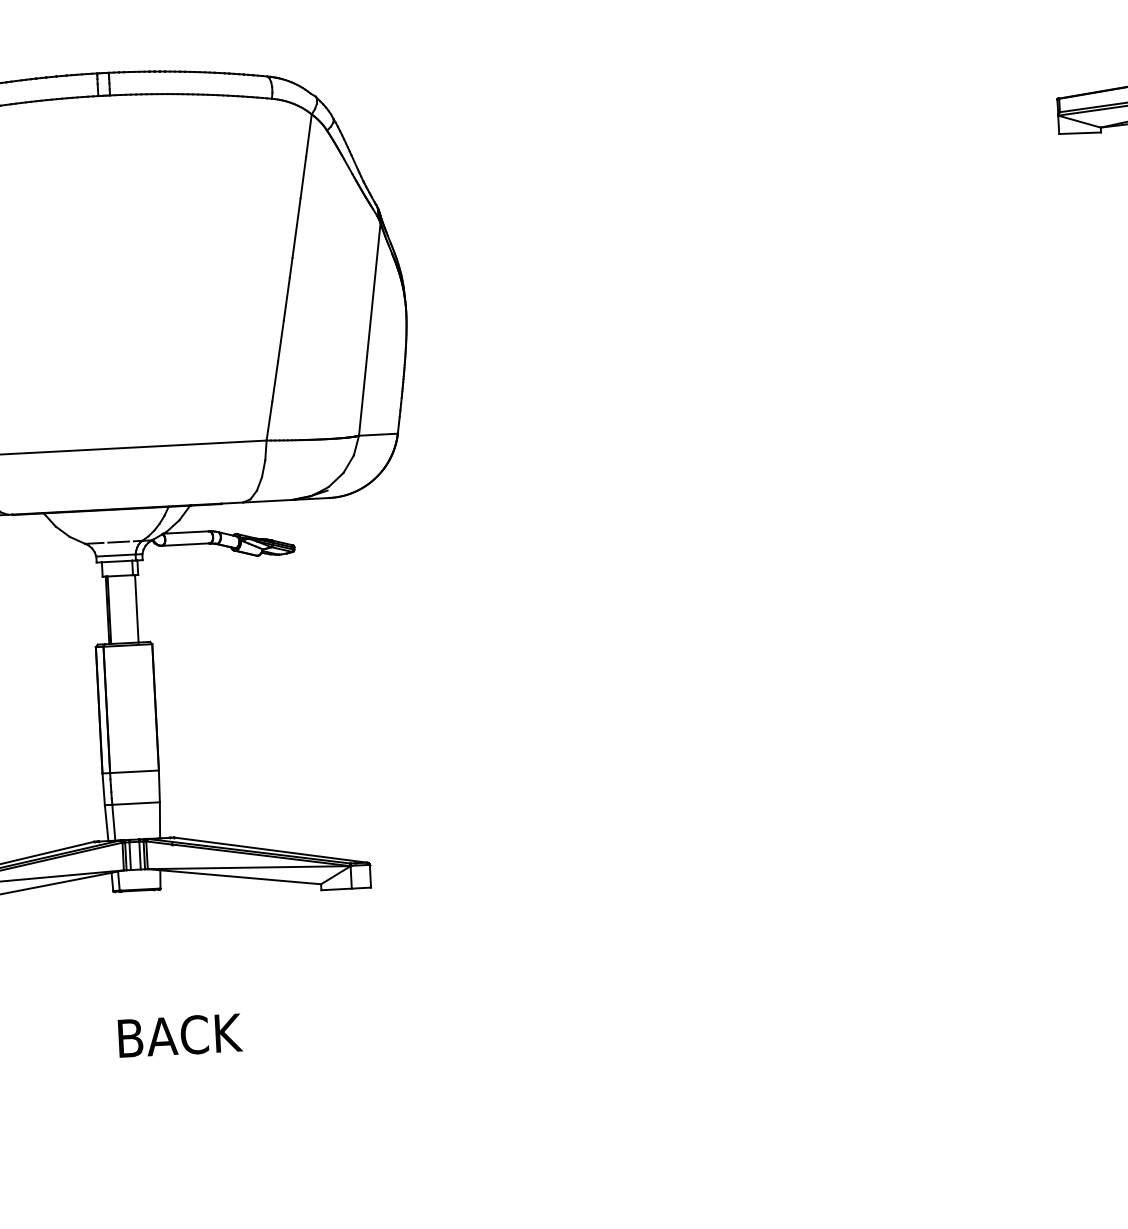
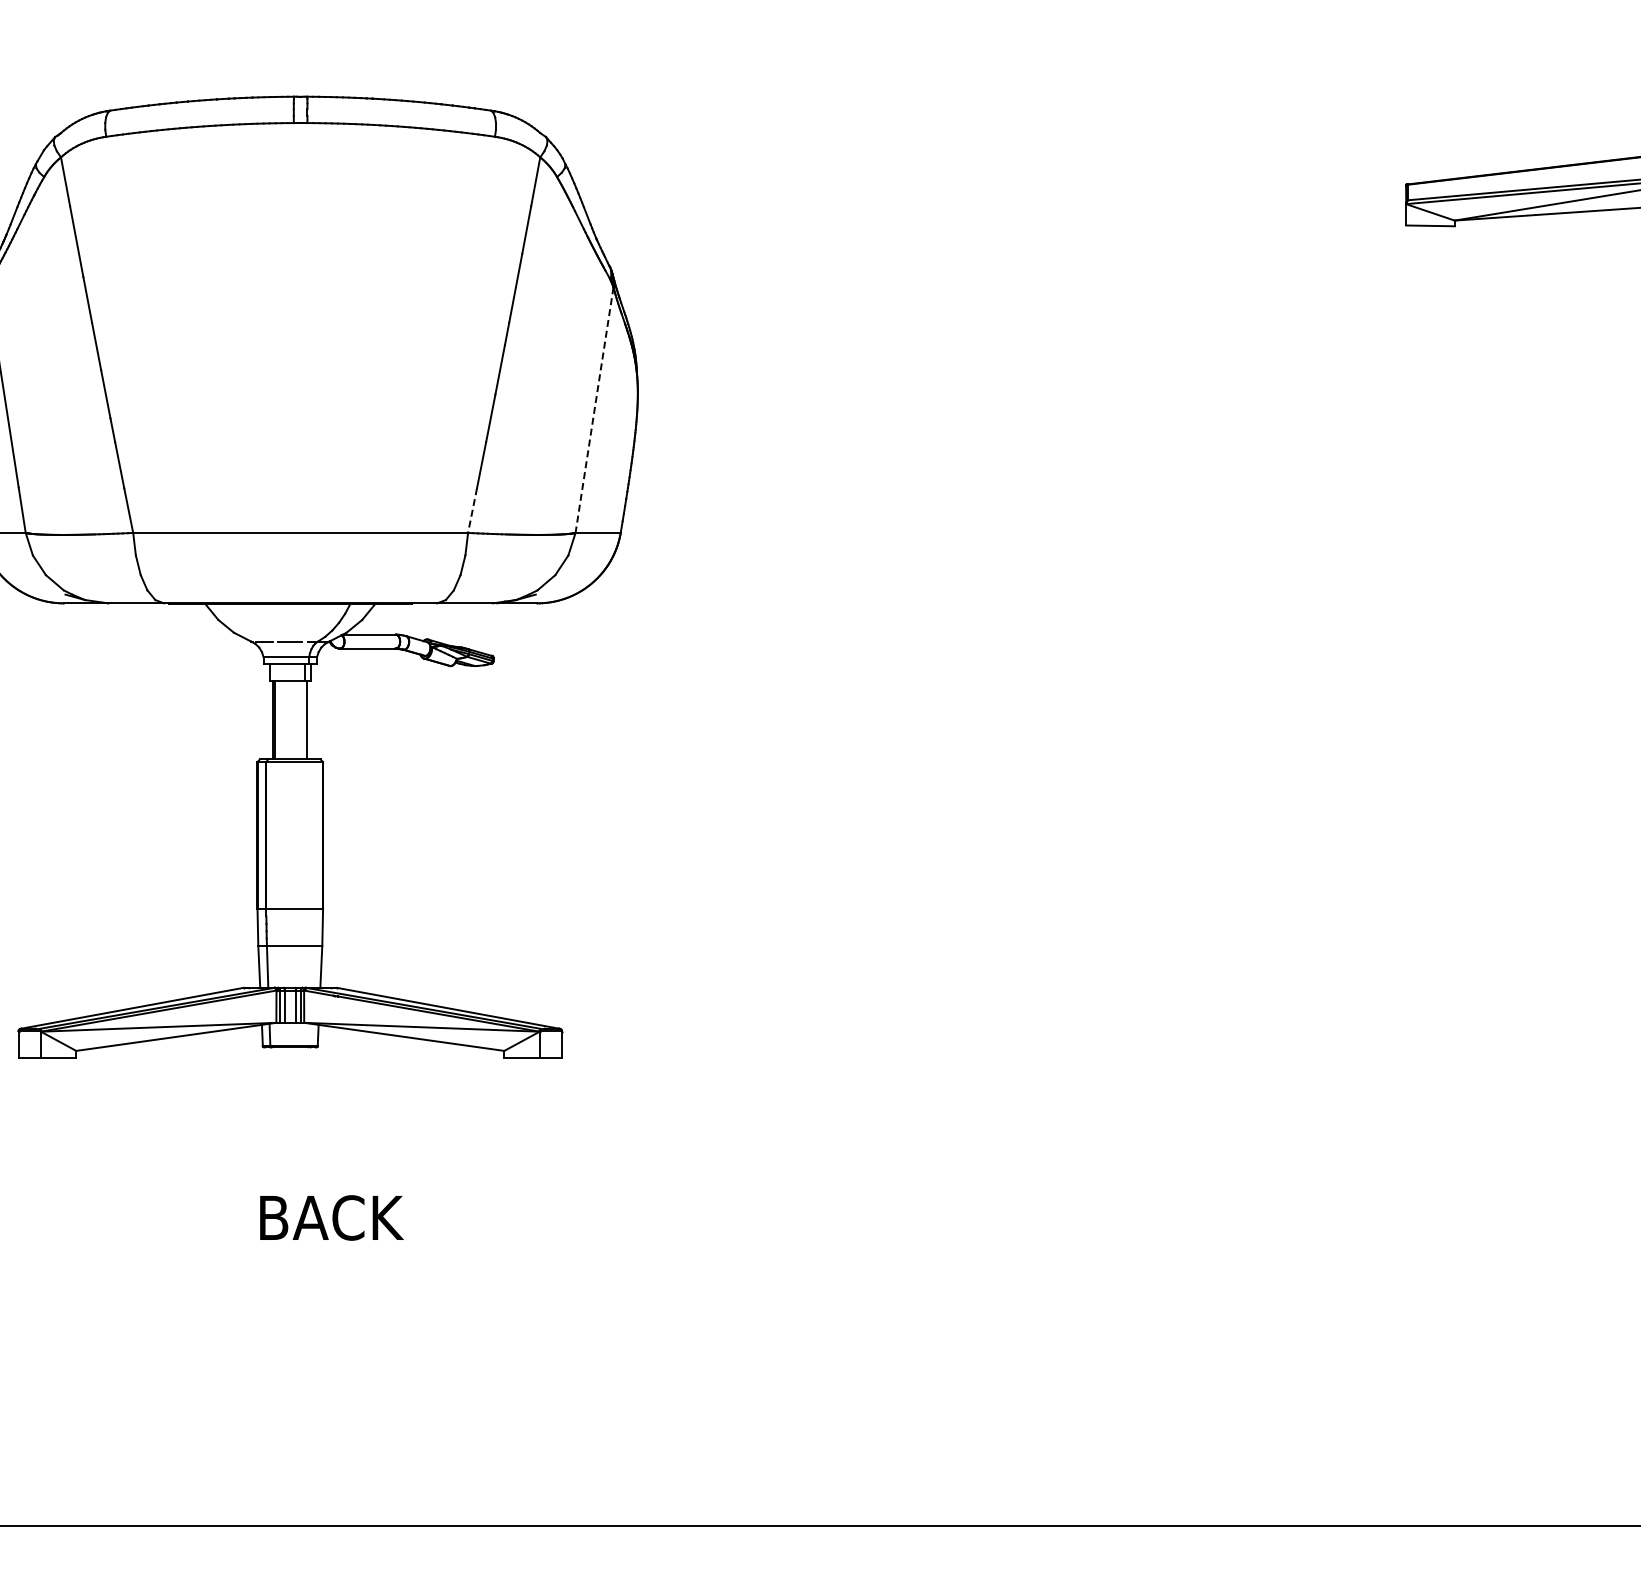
line: (369, 329) -> (594, 410), solid -> dashed
line: (269, 421) -> (472, 510), solid -> dashed

